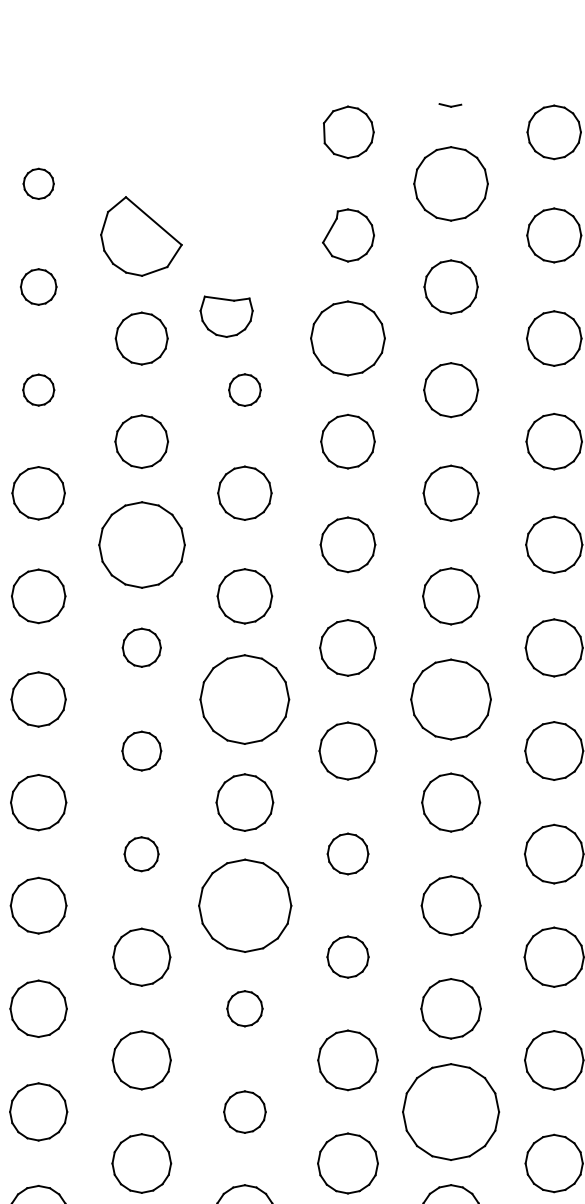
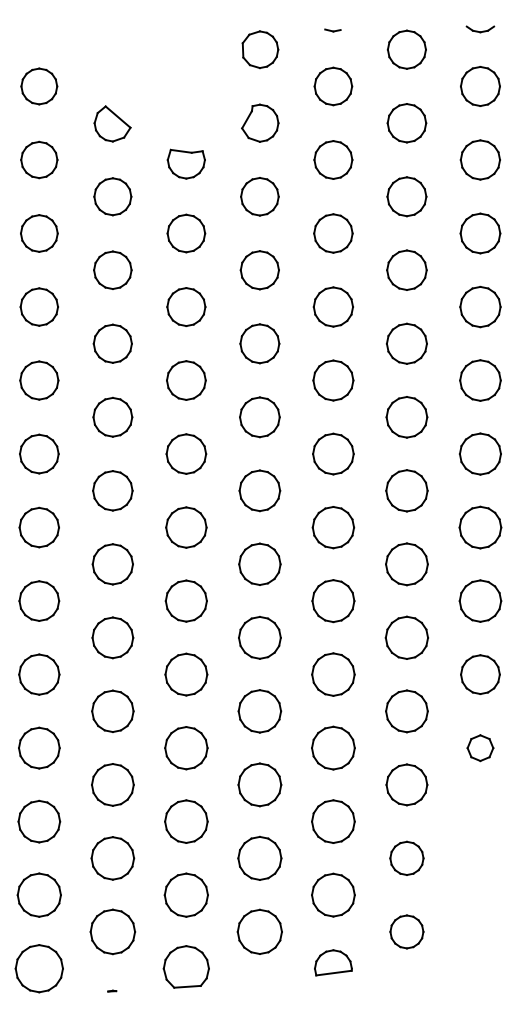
part: (38, 183) -> (39, 86), size x1.67
part: (451, 183) -> (333, 86), size x0.71
part: (141, 235) -> (112, 123), size x0.62
part: (38, 286) -> (39, 159), size x1.43
part: (225, 315) -> (185, 163), moved
part: (347, 338) -> (259, 196), size x0.71
part: (38, 390) -> (39, 233), size x1.67
part: (245, 390) -> (186, 233), size x1.67
part: (141, 544) -> (112, 343), size x0.62
part: (141, 646) -> (112, 416), size x1.43
part: (245, 698) -> (186, 453), size x0.62
part: (451, 698) -> (333, 453), size x0.71
part: (141, 750) -> (112, 490), size x1.43
part: (347, 852) -> (259, 563), size x1.43
part: (141, 854) -> (112, 564), size x1.67
part: (243, 904) -> (185, 600), size x0.62
part: (347, 956) -> (259, 637), size x1.43
part: (245, 1008) -> (186, 674), size x1.67
part: (451, 1111) -> (333, 747), size x0.62
part: (245, 1112) -> (186, 748), size x1.43

